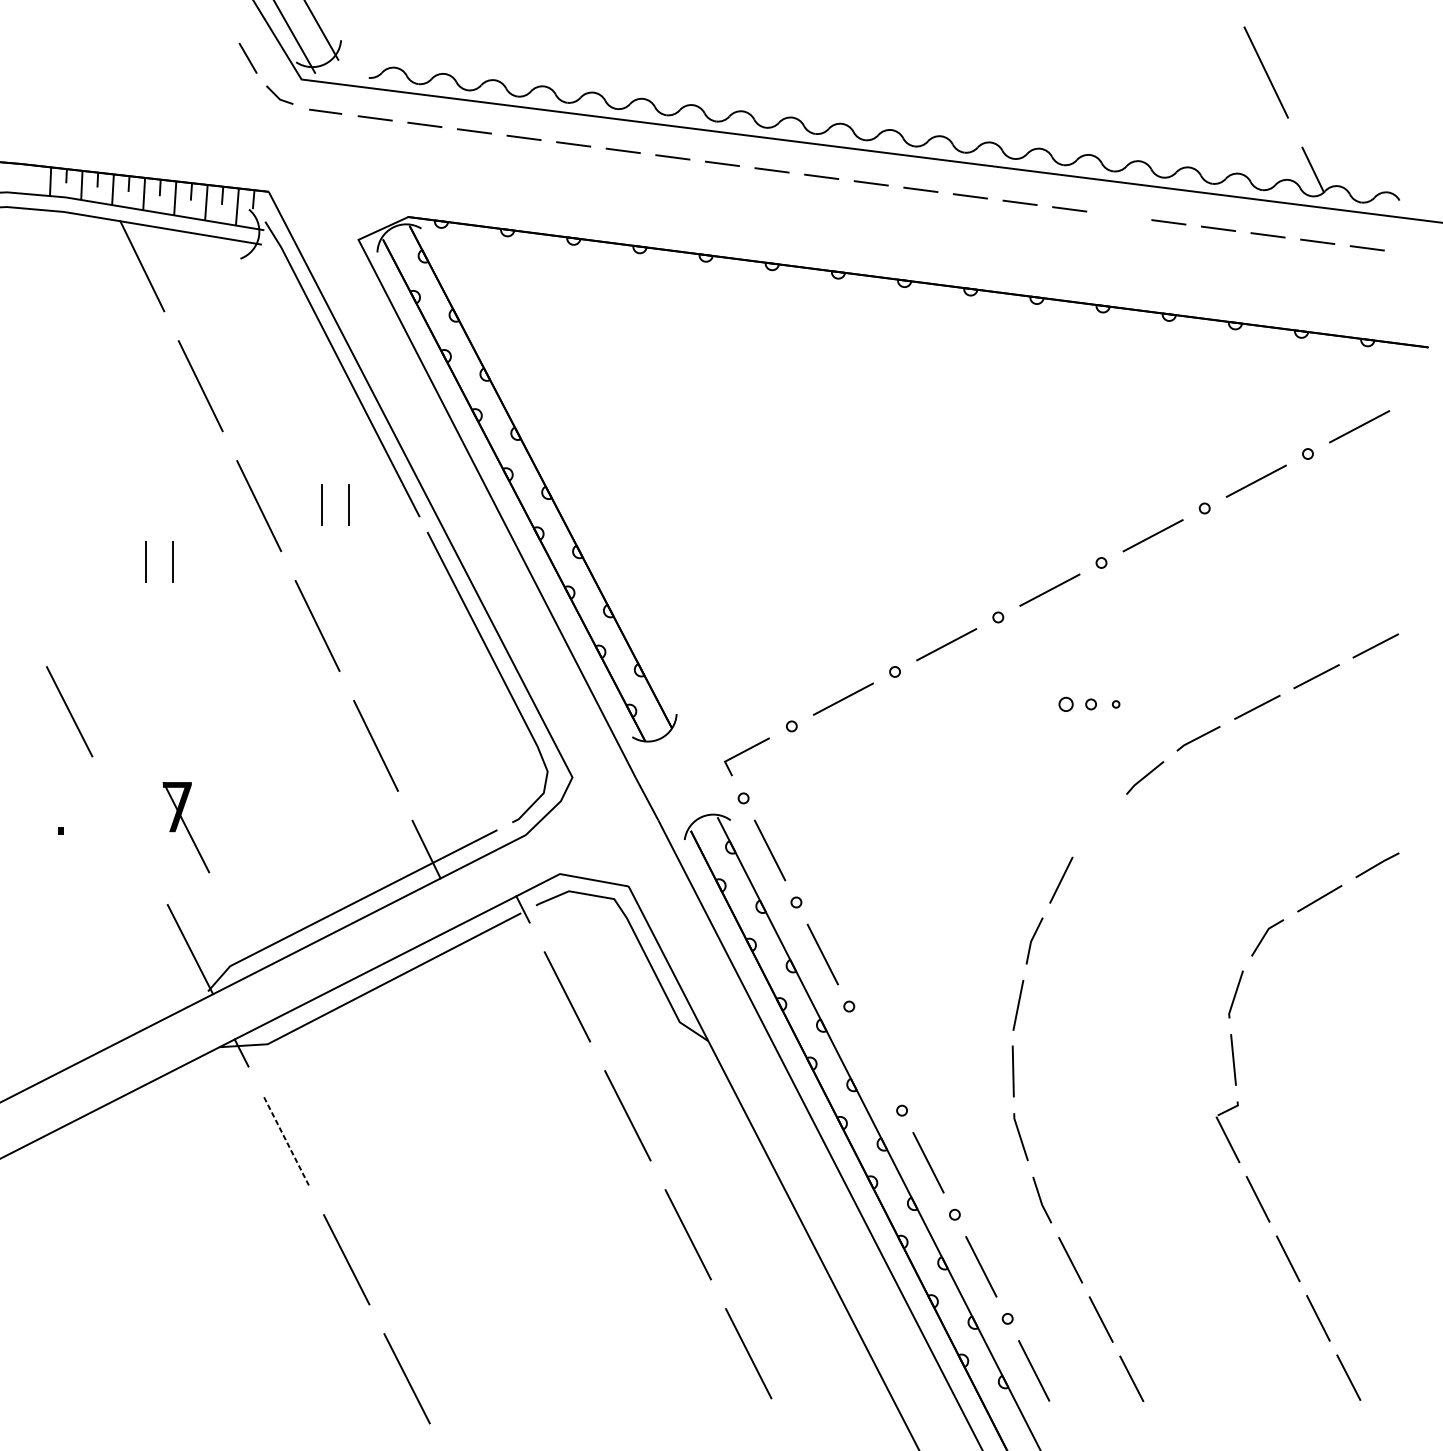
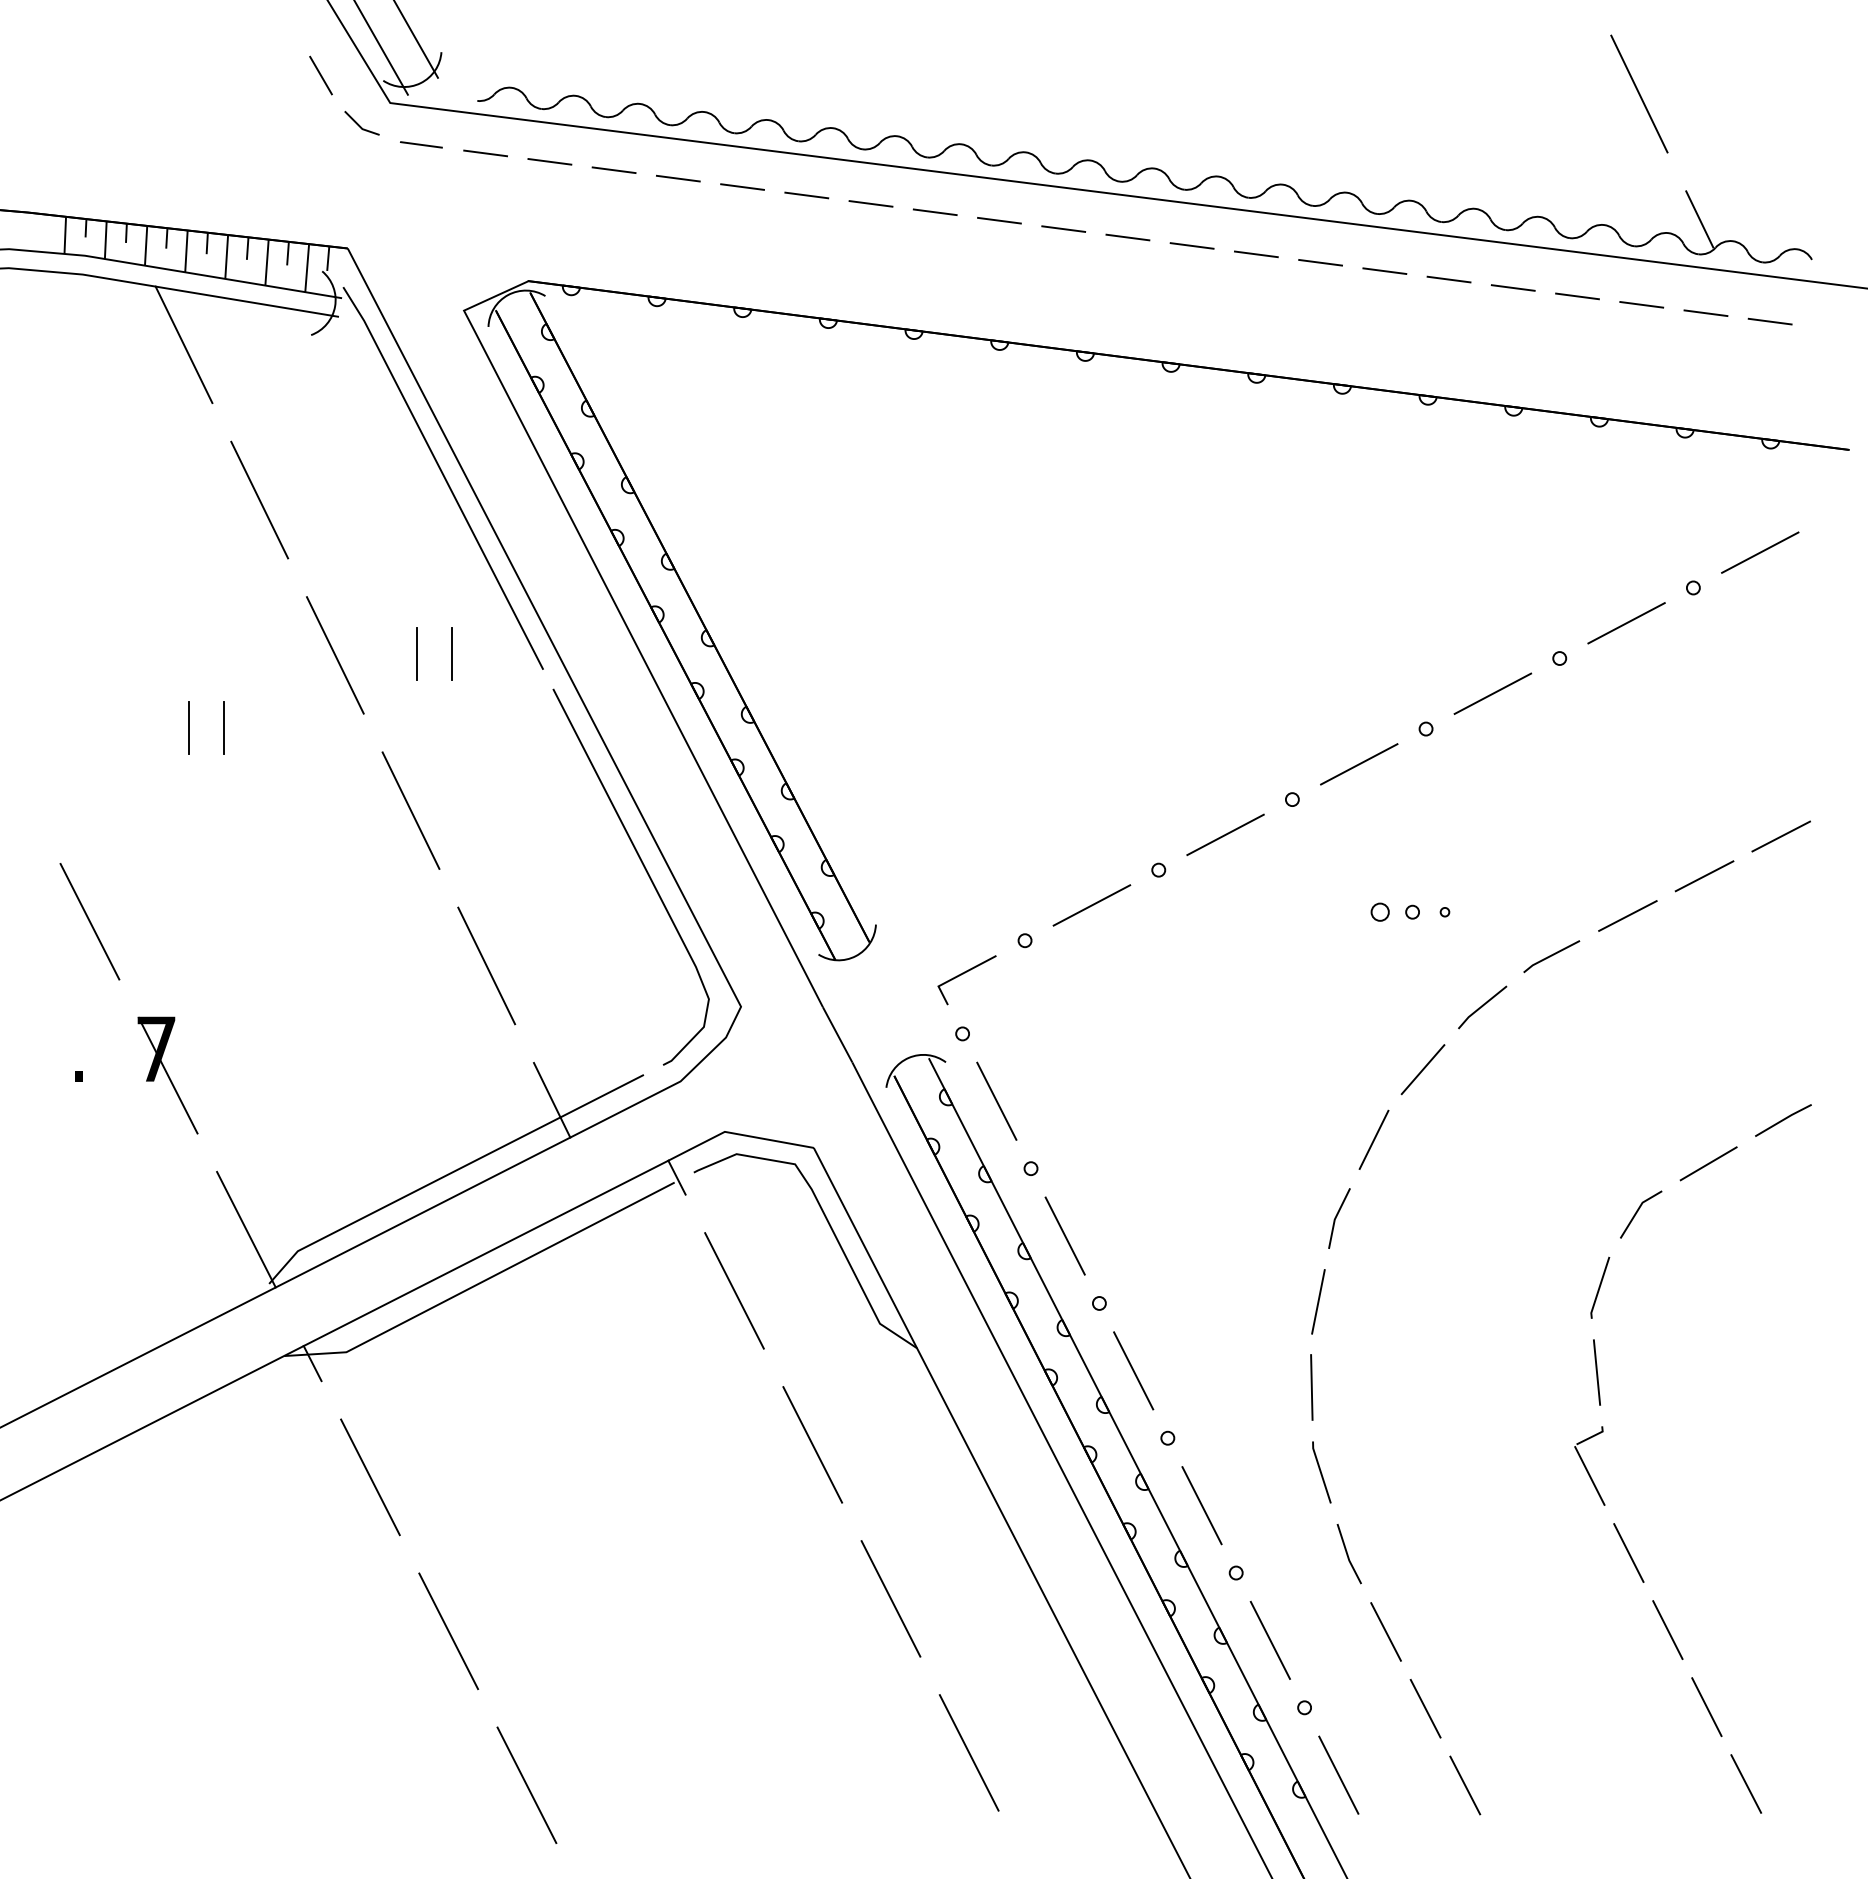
line: (1118, 215) -> (1448, 279), added
line: (1098, 825) -> (1422, 1069), added
part: (185, 827) -> (167, 1075), moved
line: (875, 1058) -> (1133, 1370), added
line: (286, 1140) -> (370, 1477), dashed -> solid

